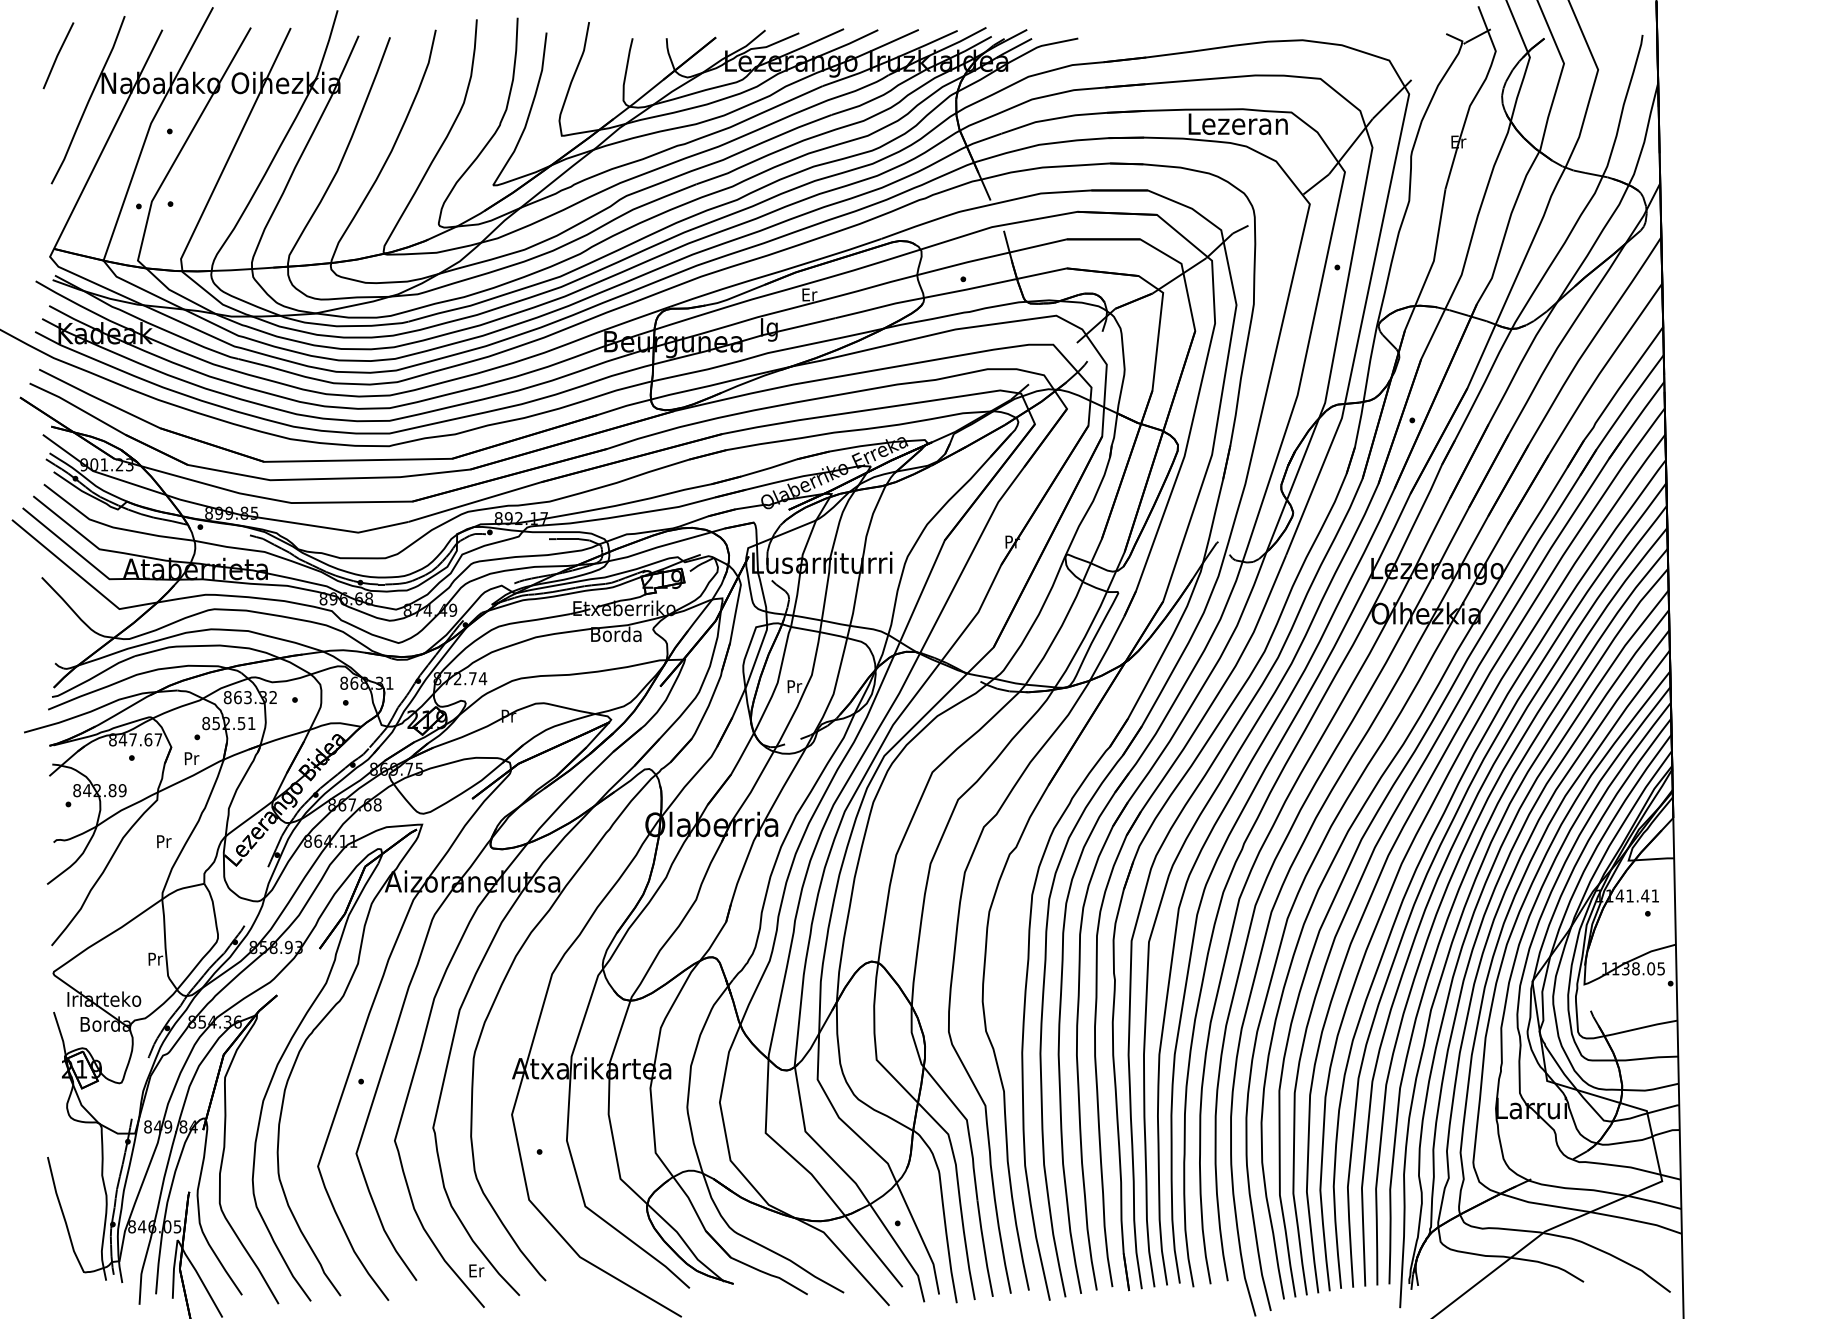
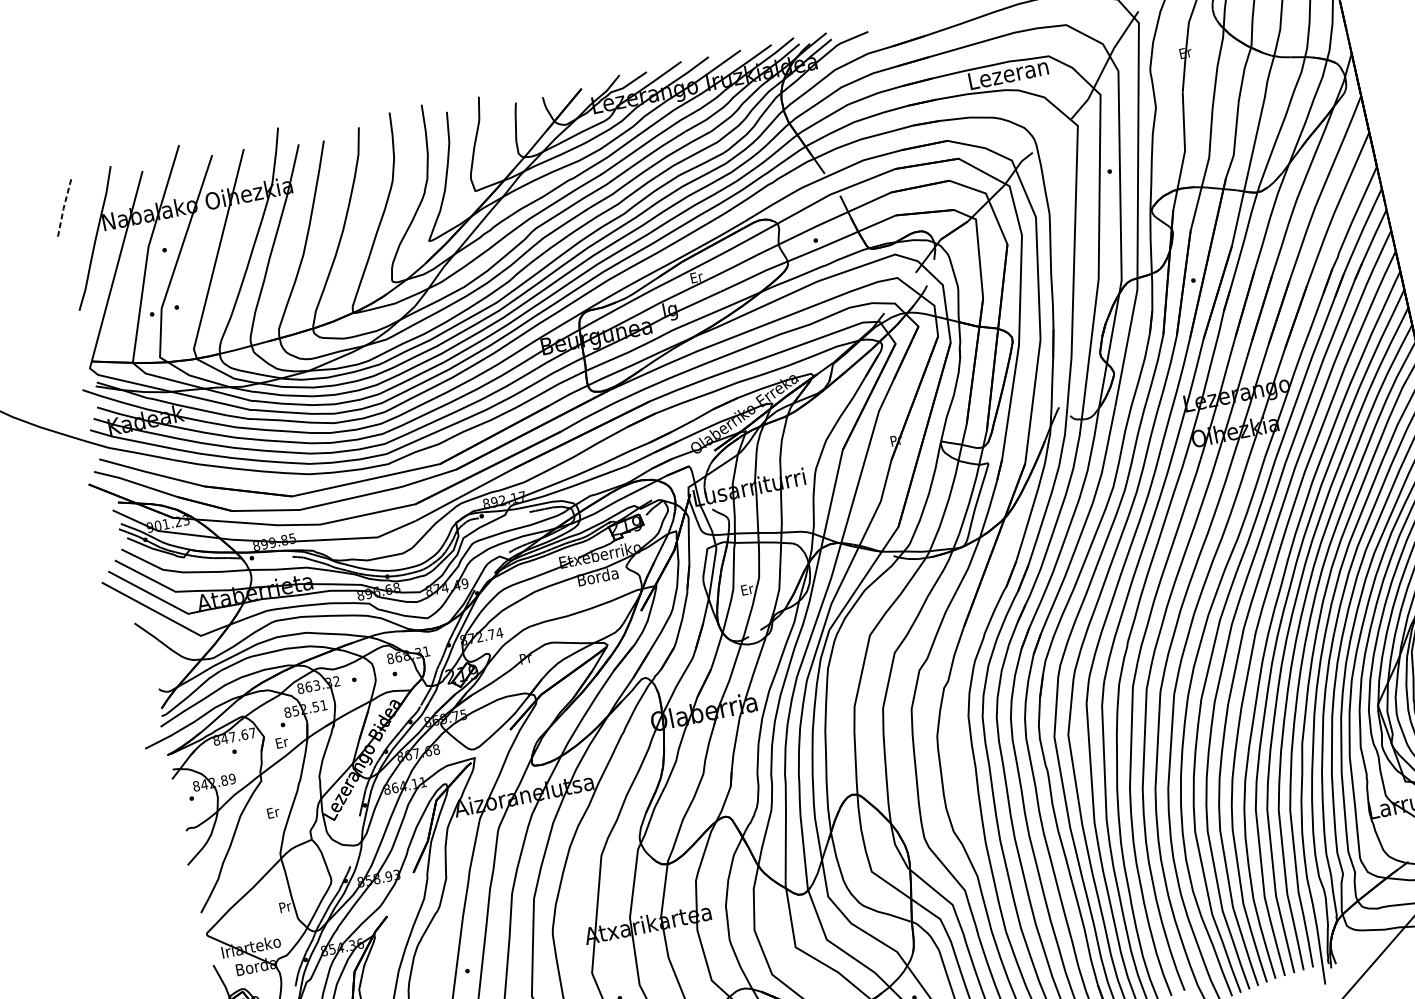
line: (57, 55) -> (63, 208), solid -> dashed
text: (794, 686) -> (747, 589), Pr -> Er
text: (191, 758) -> (281, 742), Pr -> Er
text: (163, 841) -> (272, 812), Pr -> Er

